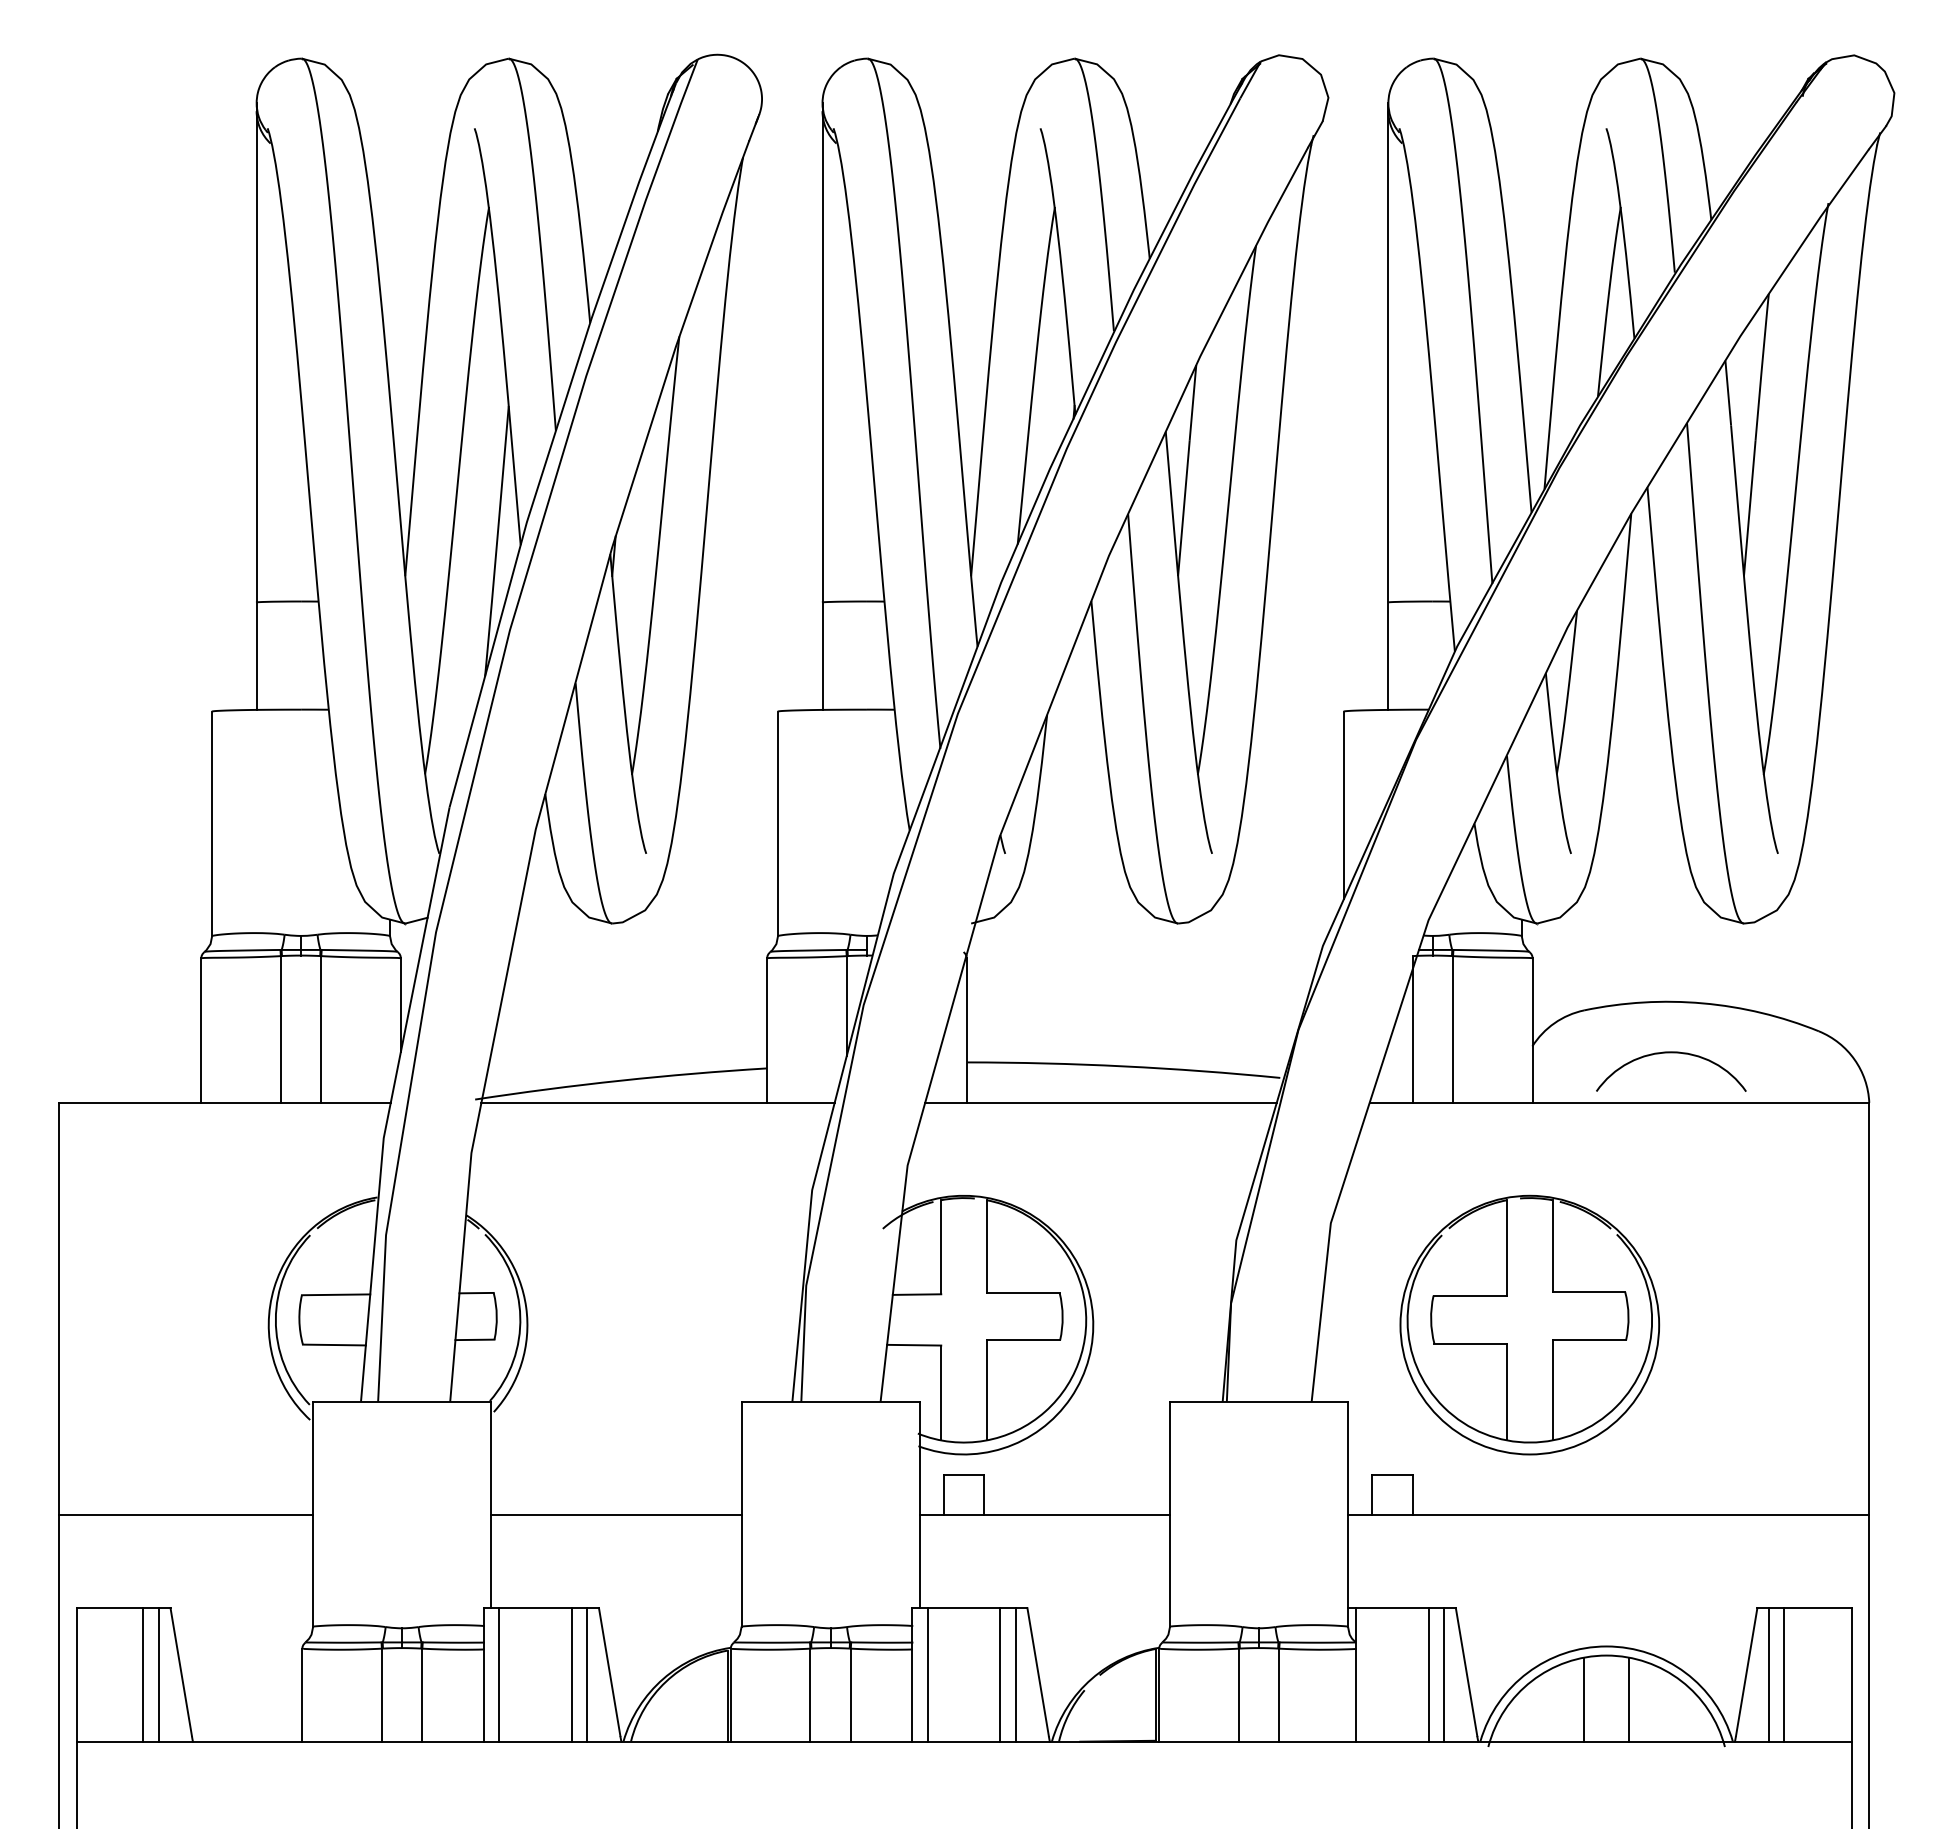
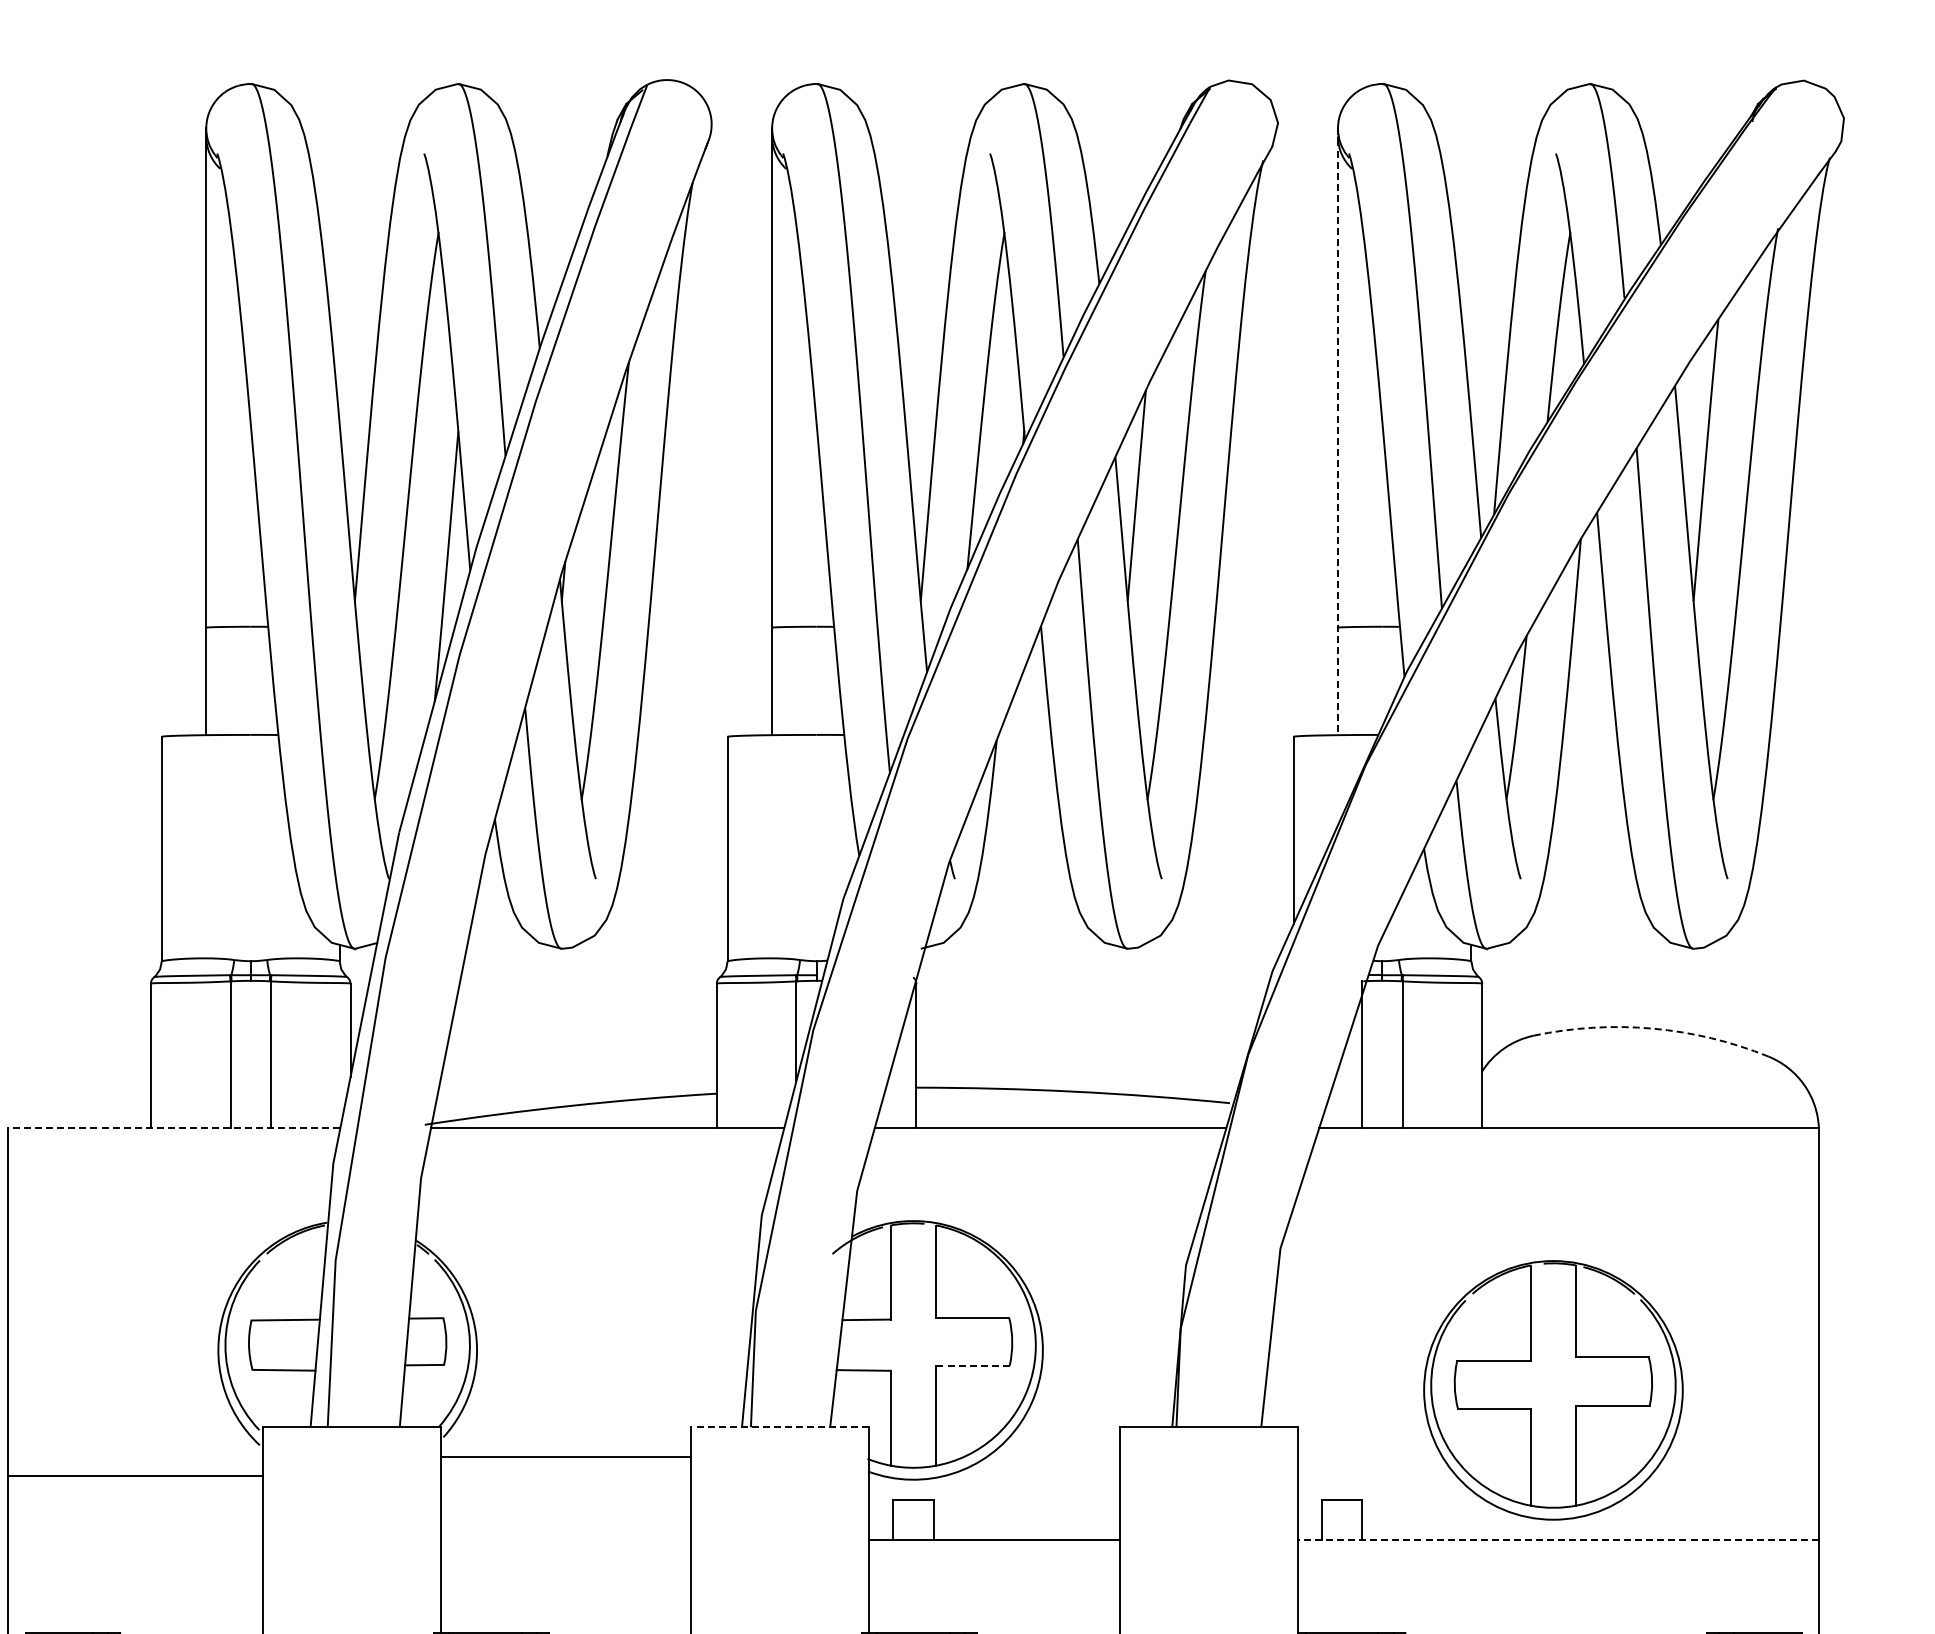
line: (1388, 407) -> (1338, 432), solid -> dashed
arc: (1703, 1003) -> (1653, 1028), solid -> dashed
arc: (1671, 1053) -> (1621, 1078), removed
line: (224, 1102) -> (174, 1127), solid -> dashed
part: (1529, 1324) -> (1553, 1389), moved
line: (1023, 1340) -> (973, 1365), solid -> dashed
line: (830, 1401) -> (780, 1426), solid -> dashed
line: (185, 1515) -> (135, 1476), moved
line: (616, 1515) -> (566, 1457), moved
line: (1608, 1515) -> (1558, 1540), solid -> dashed

